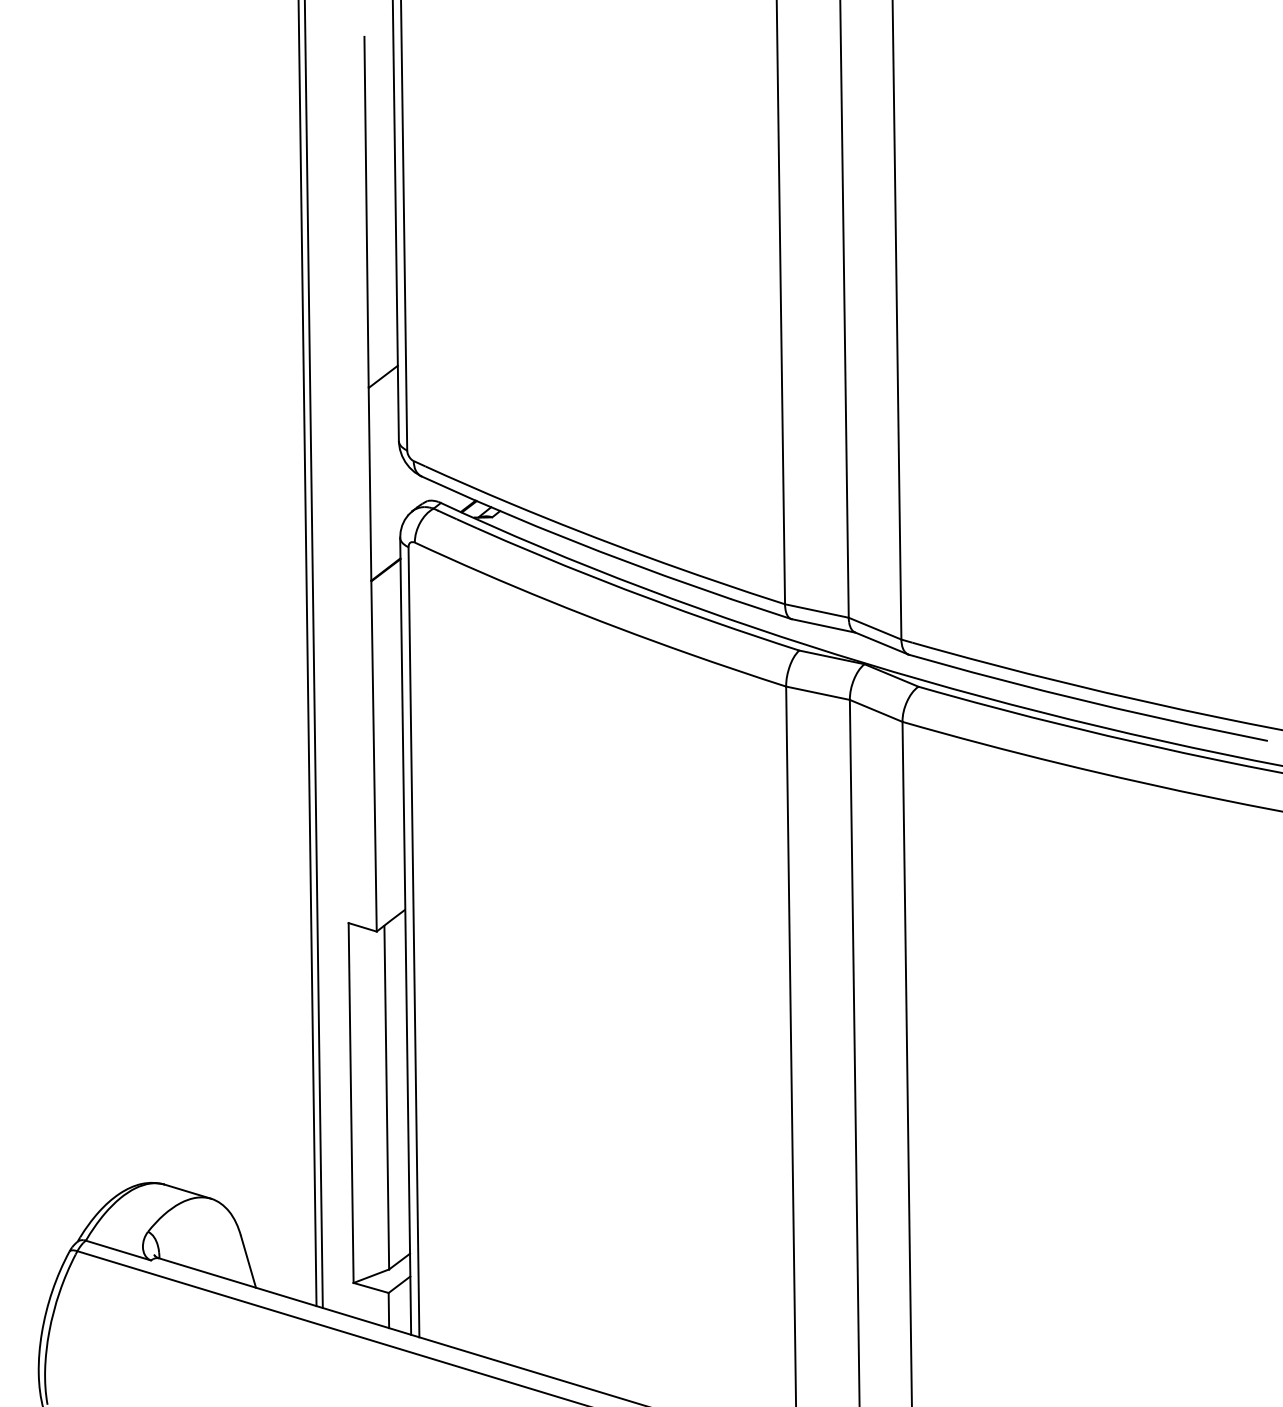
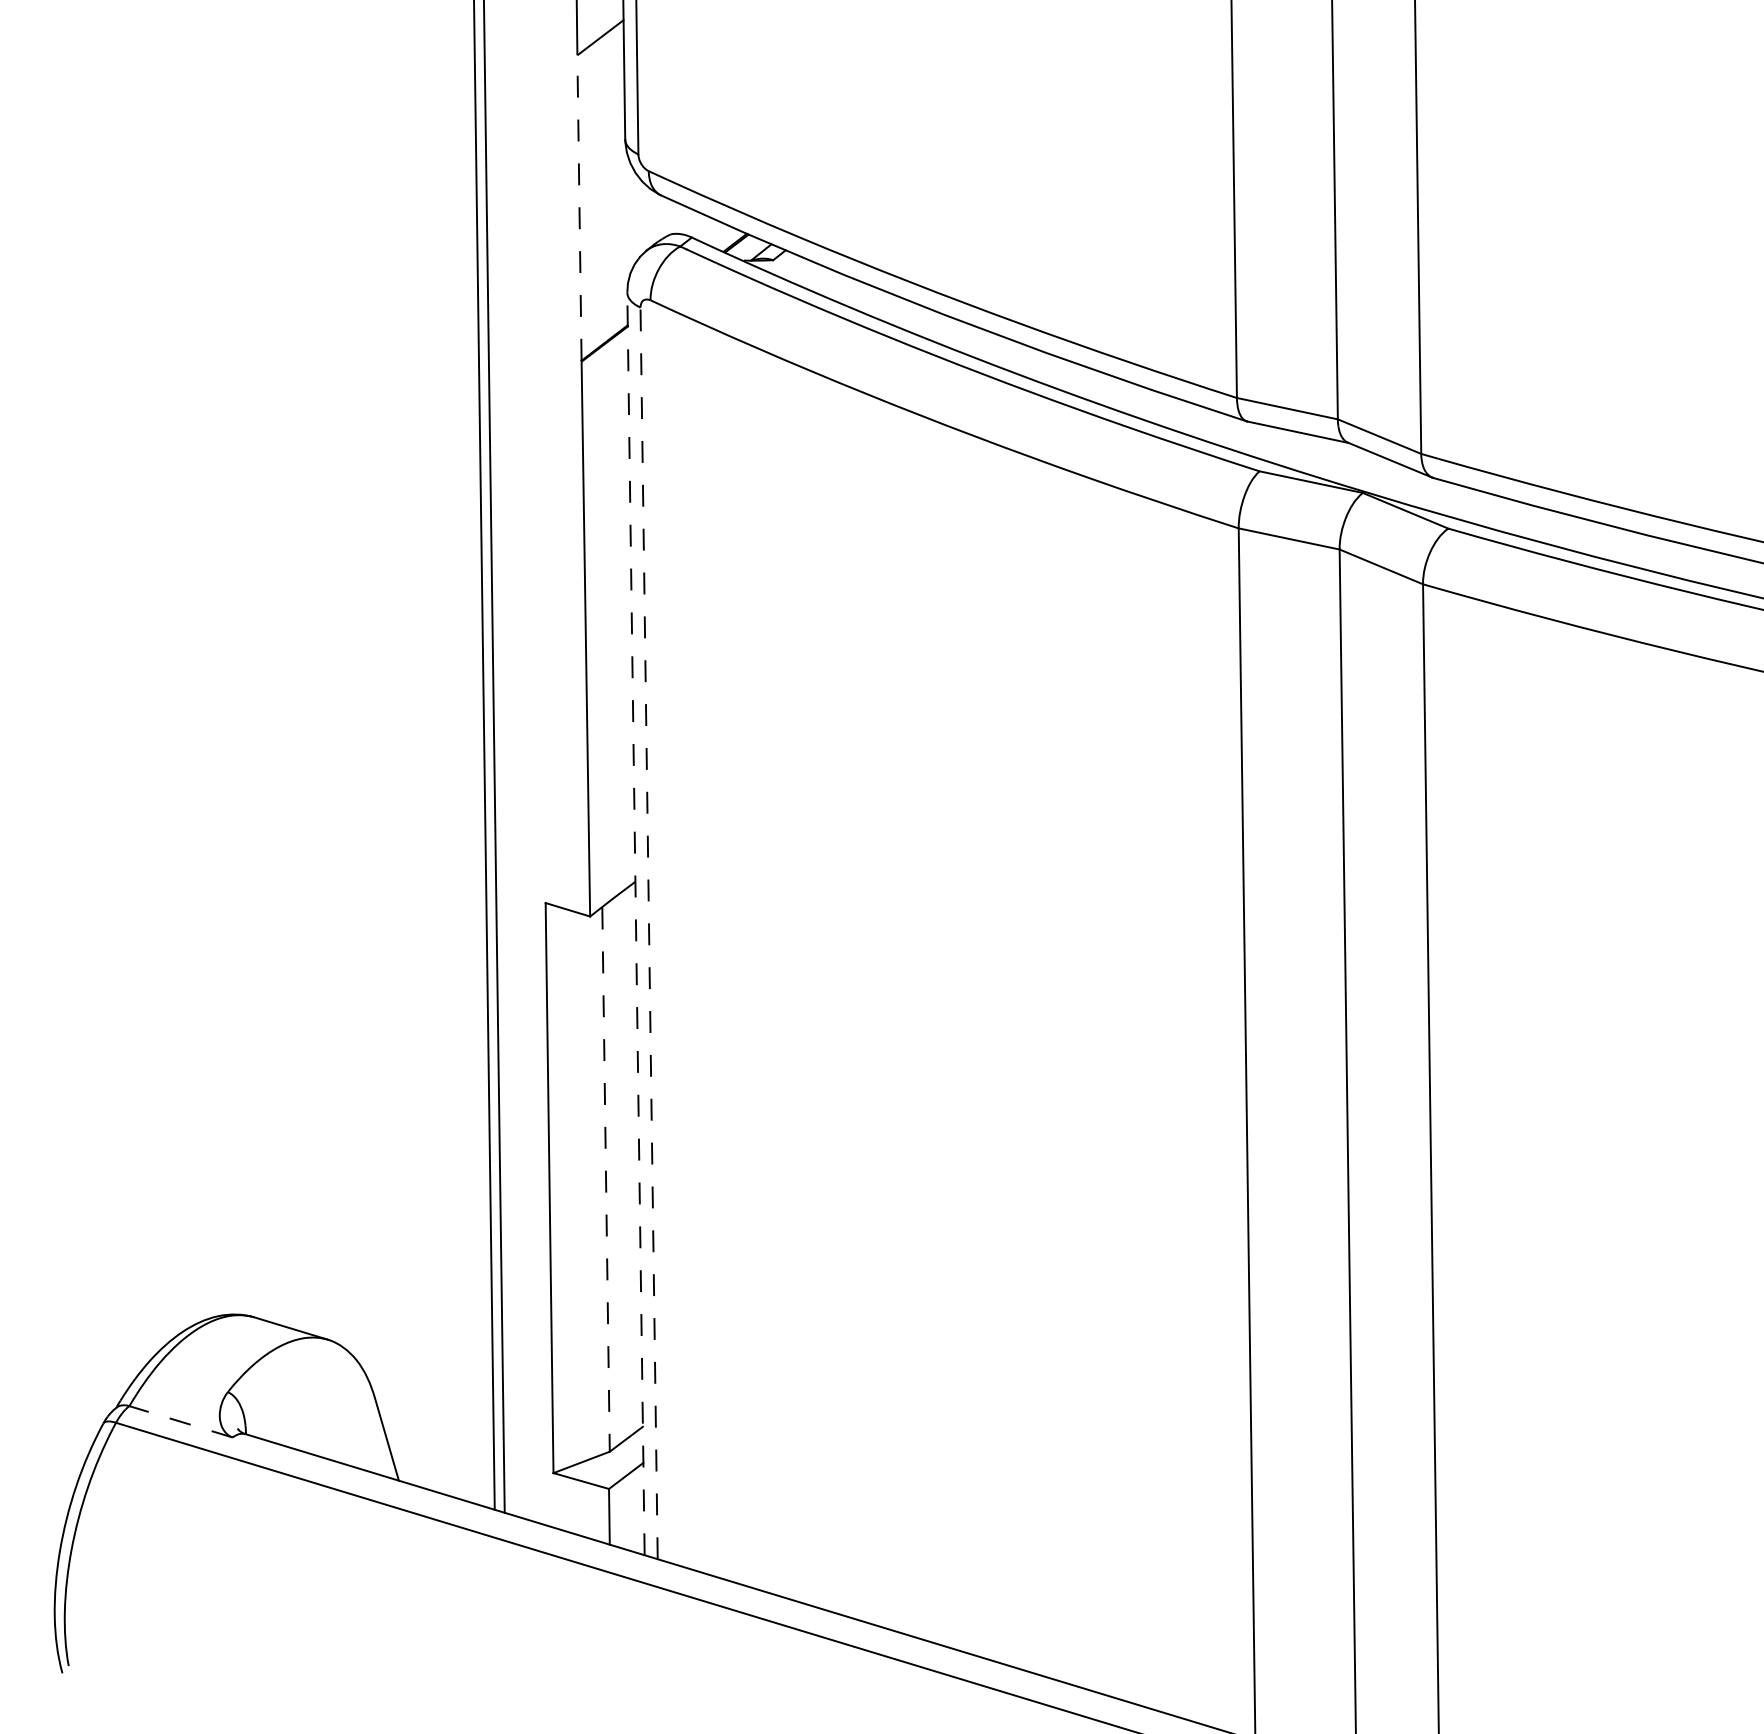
line: (370, 484) -> (580, 208), solid -> dashed
line: (405, 936) -> (635, 924), solid -> dashed
line: (413, 941) -> (648, 932), solid -> dashed
line: (386, 1097) -> (605, 1179), solid -> dashed
line: (118, 1250) -> (181, 1421), solid -> dashed

